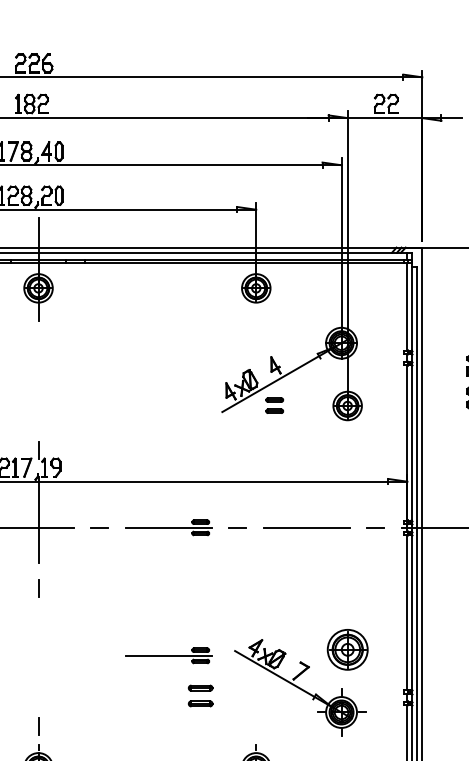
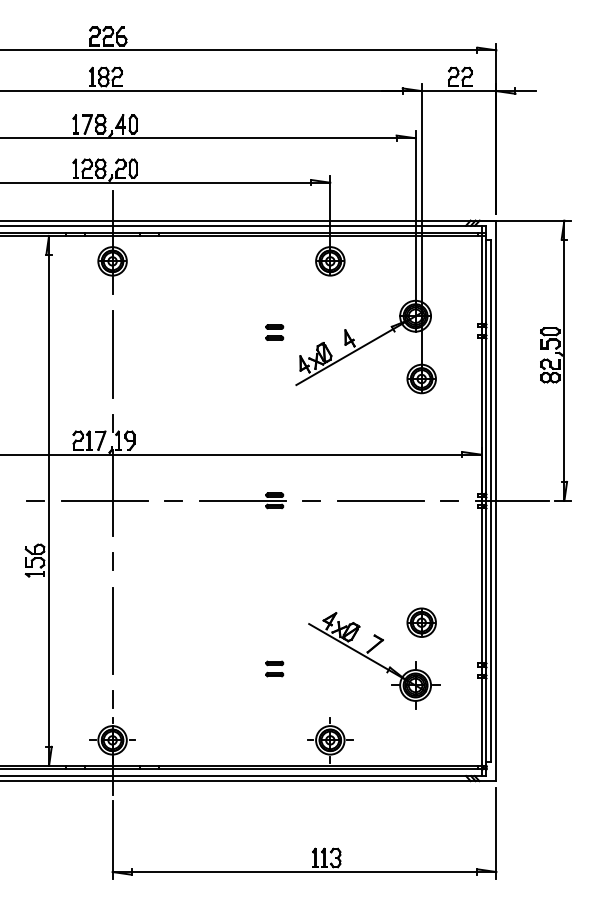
line: (38, 381) -> (112, 354), added
part: (274, 405) -> (274, 332), moved
part: (347, 649) -> (421, 622), size x0.71
part: (168, 655) -> (242, 628), removed
line: (38, 657) -> (112, 630), added
part: (200, 695) -> (274, 668), size x0.71

